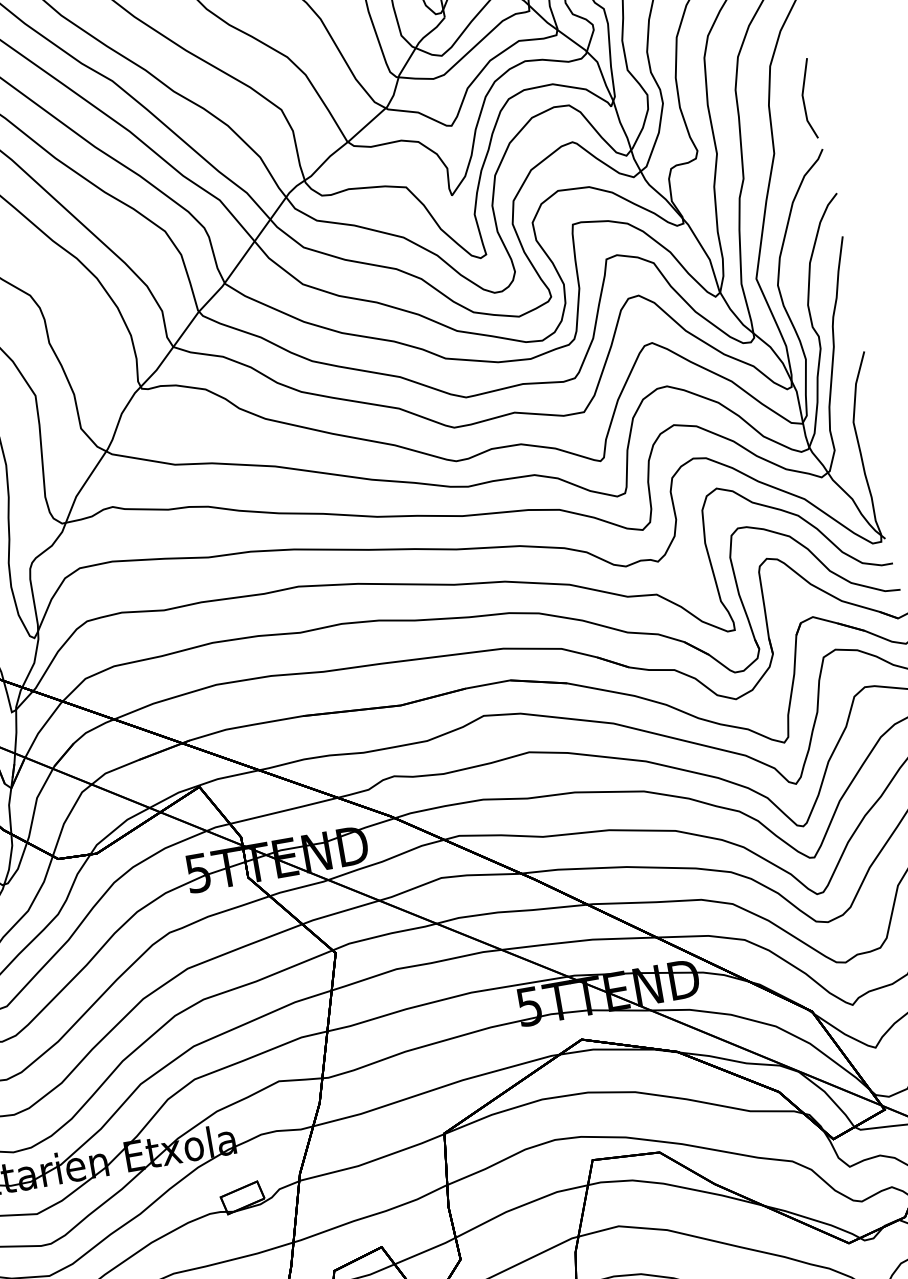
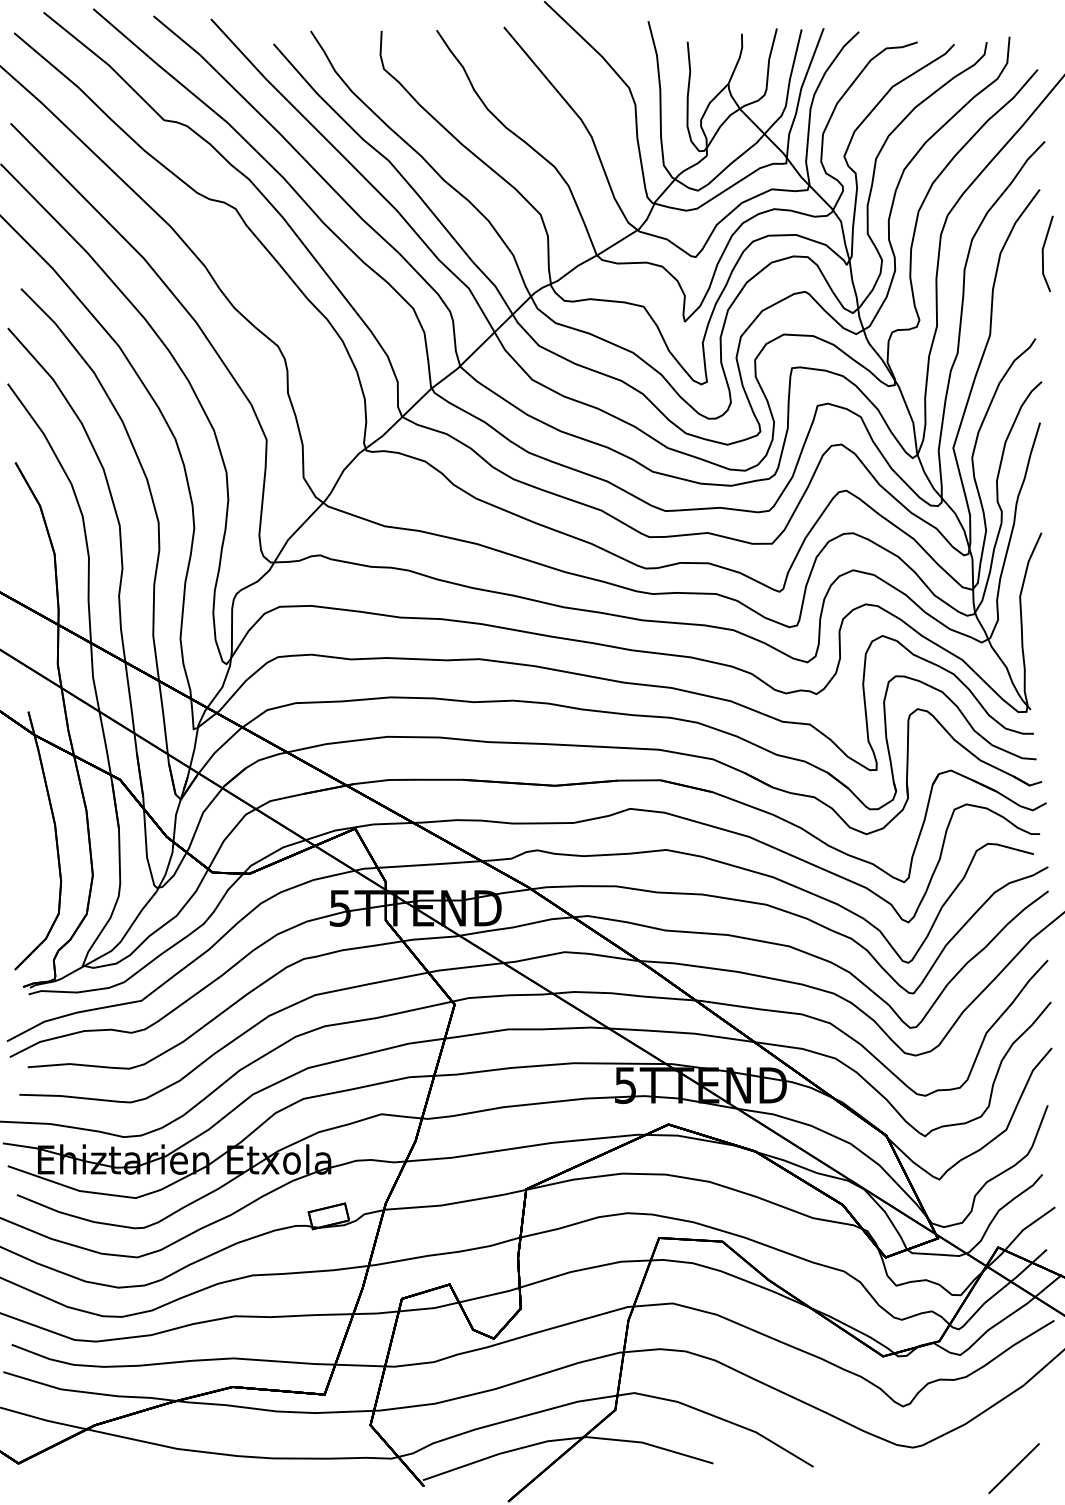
line: (804, 99) -> (1043, 253), moved

